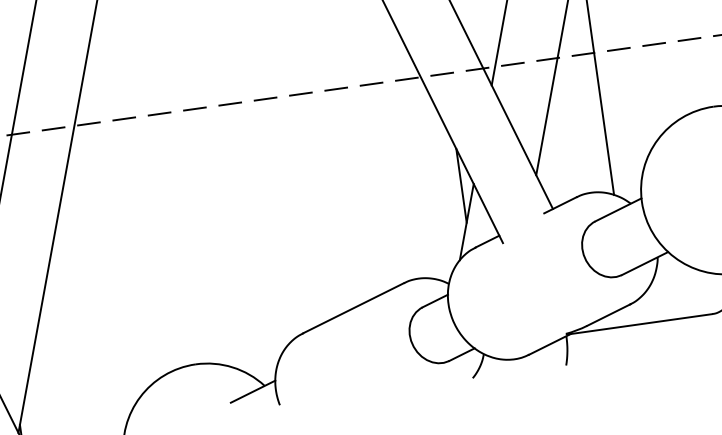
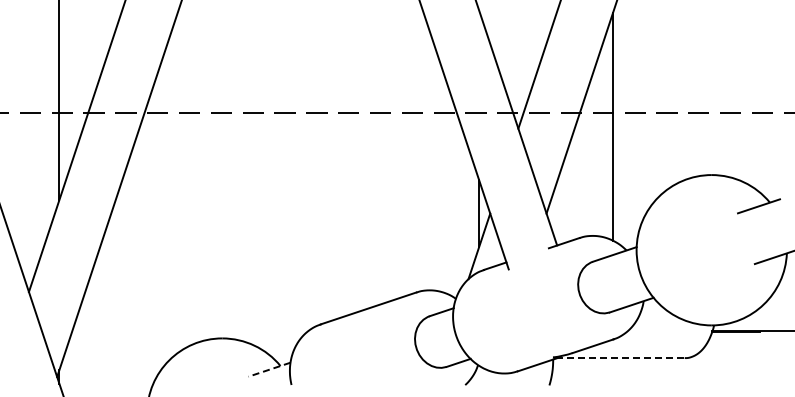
line: (640, 324) -> (620, 358), solid -> dashed
line: (253, 391) -> (269, 369), solid -> dashed

